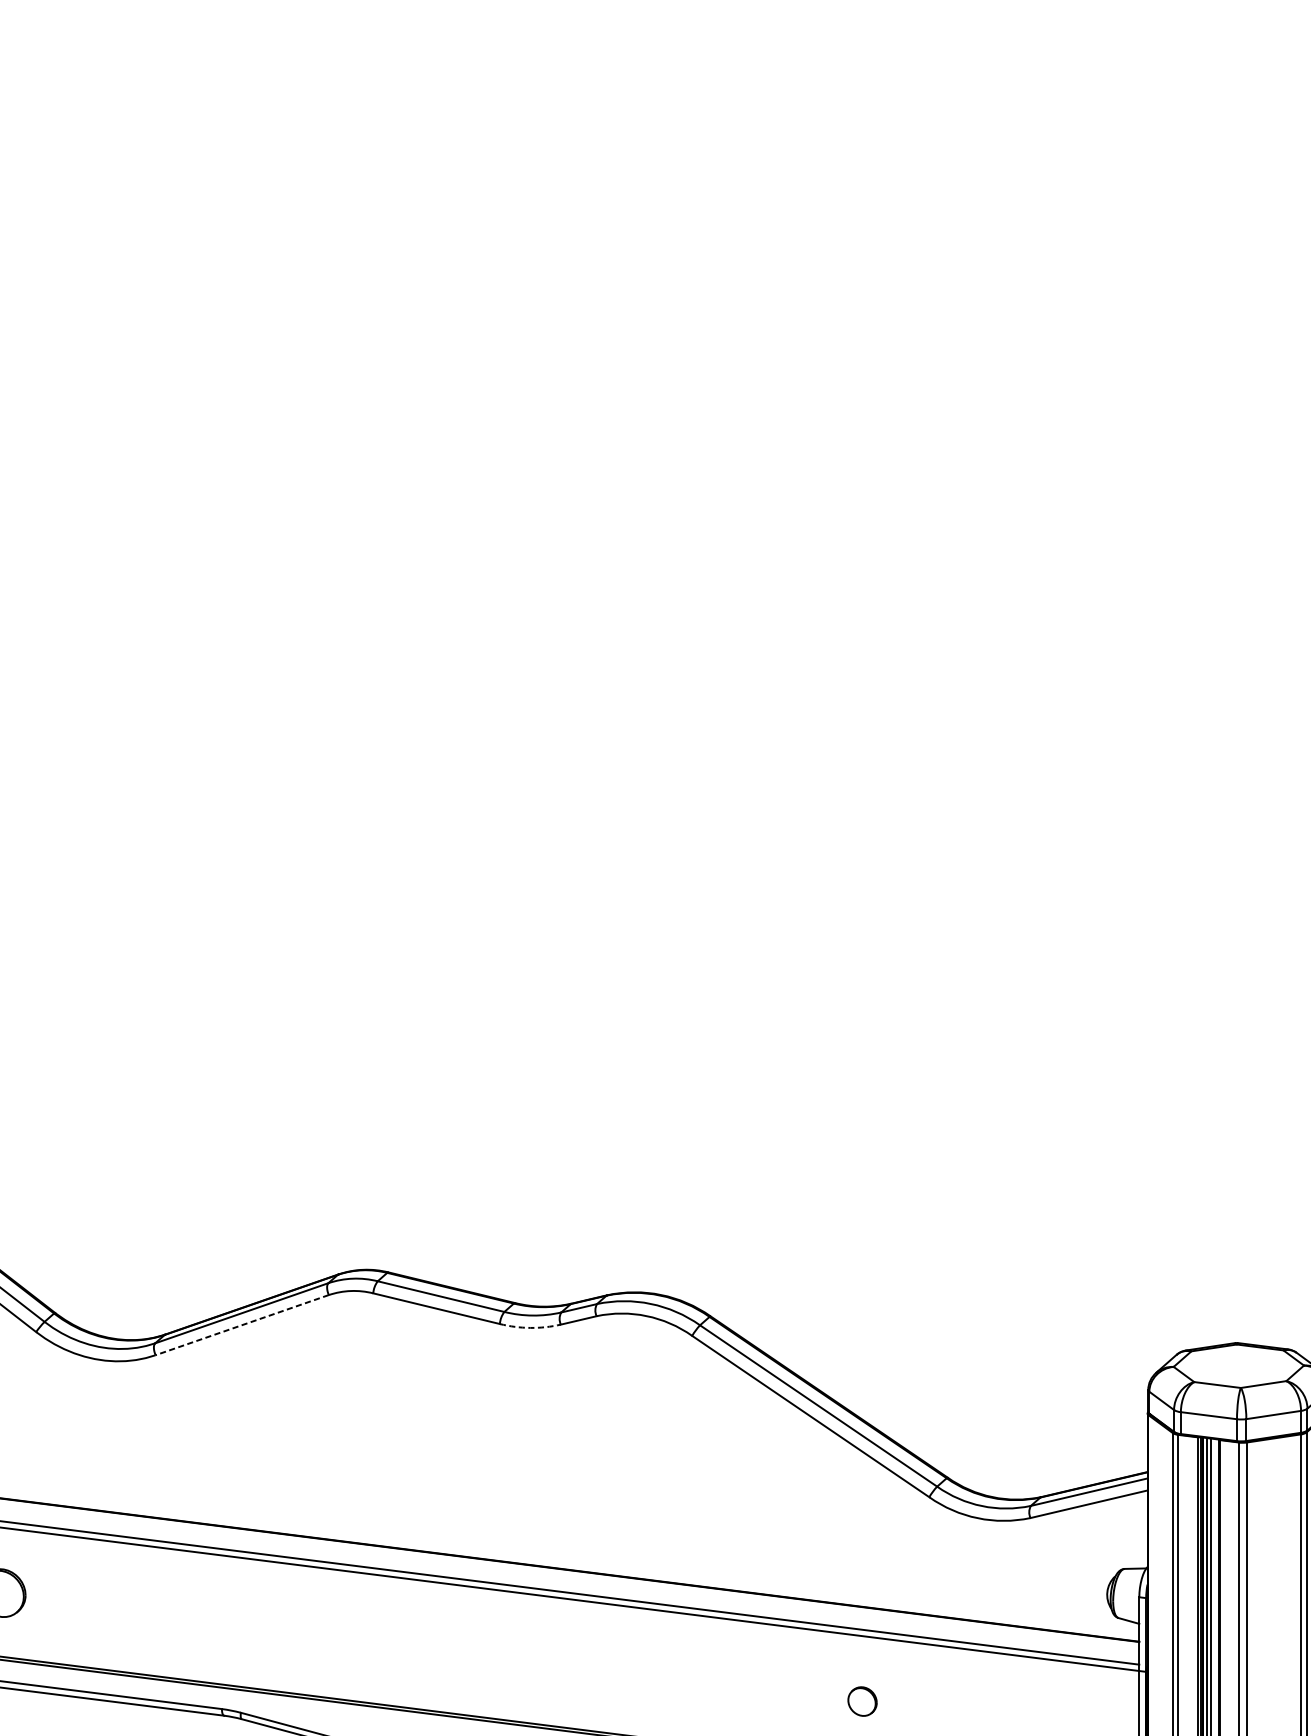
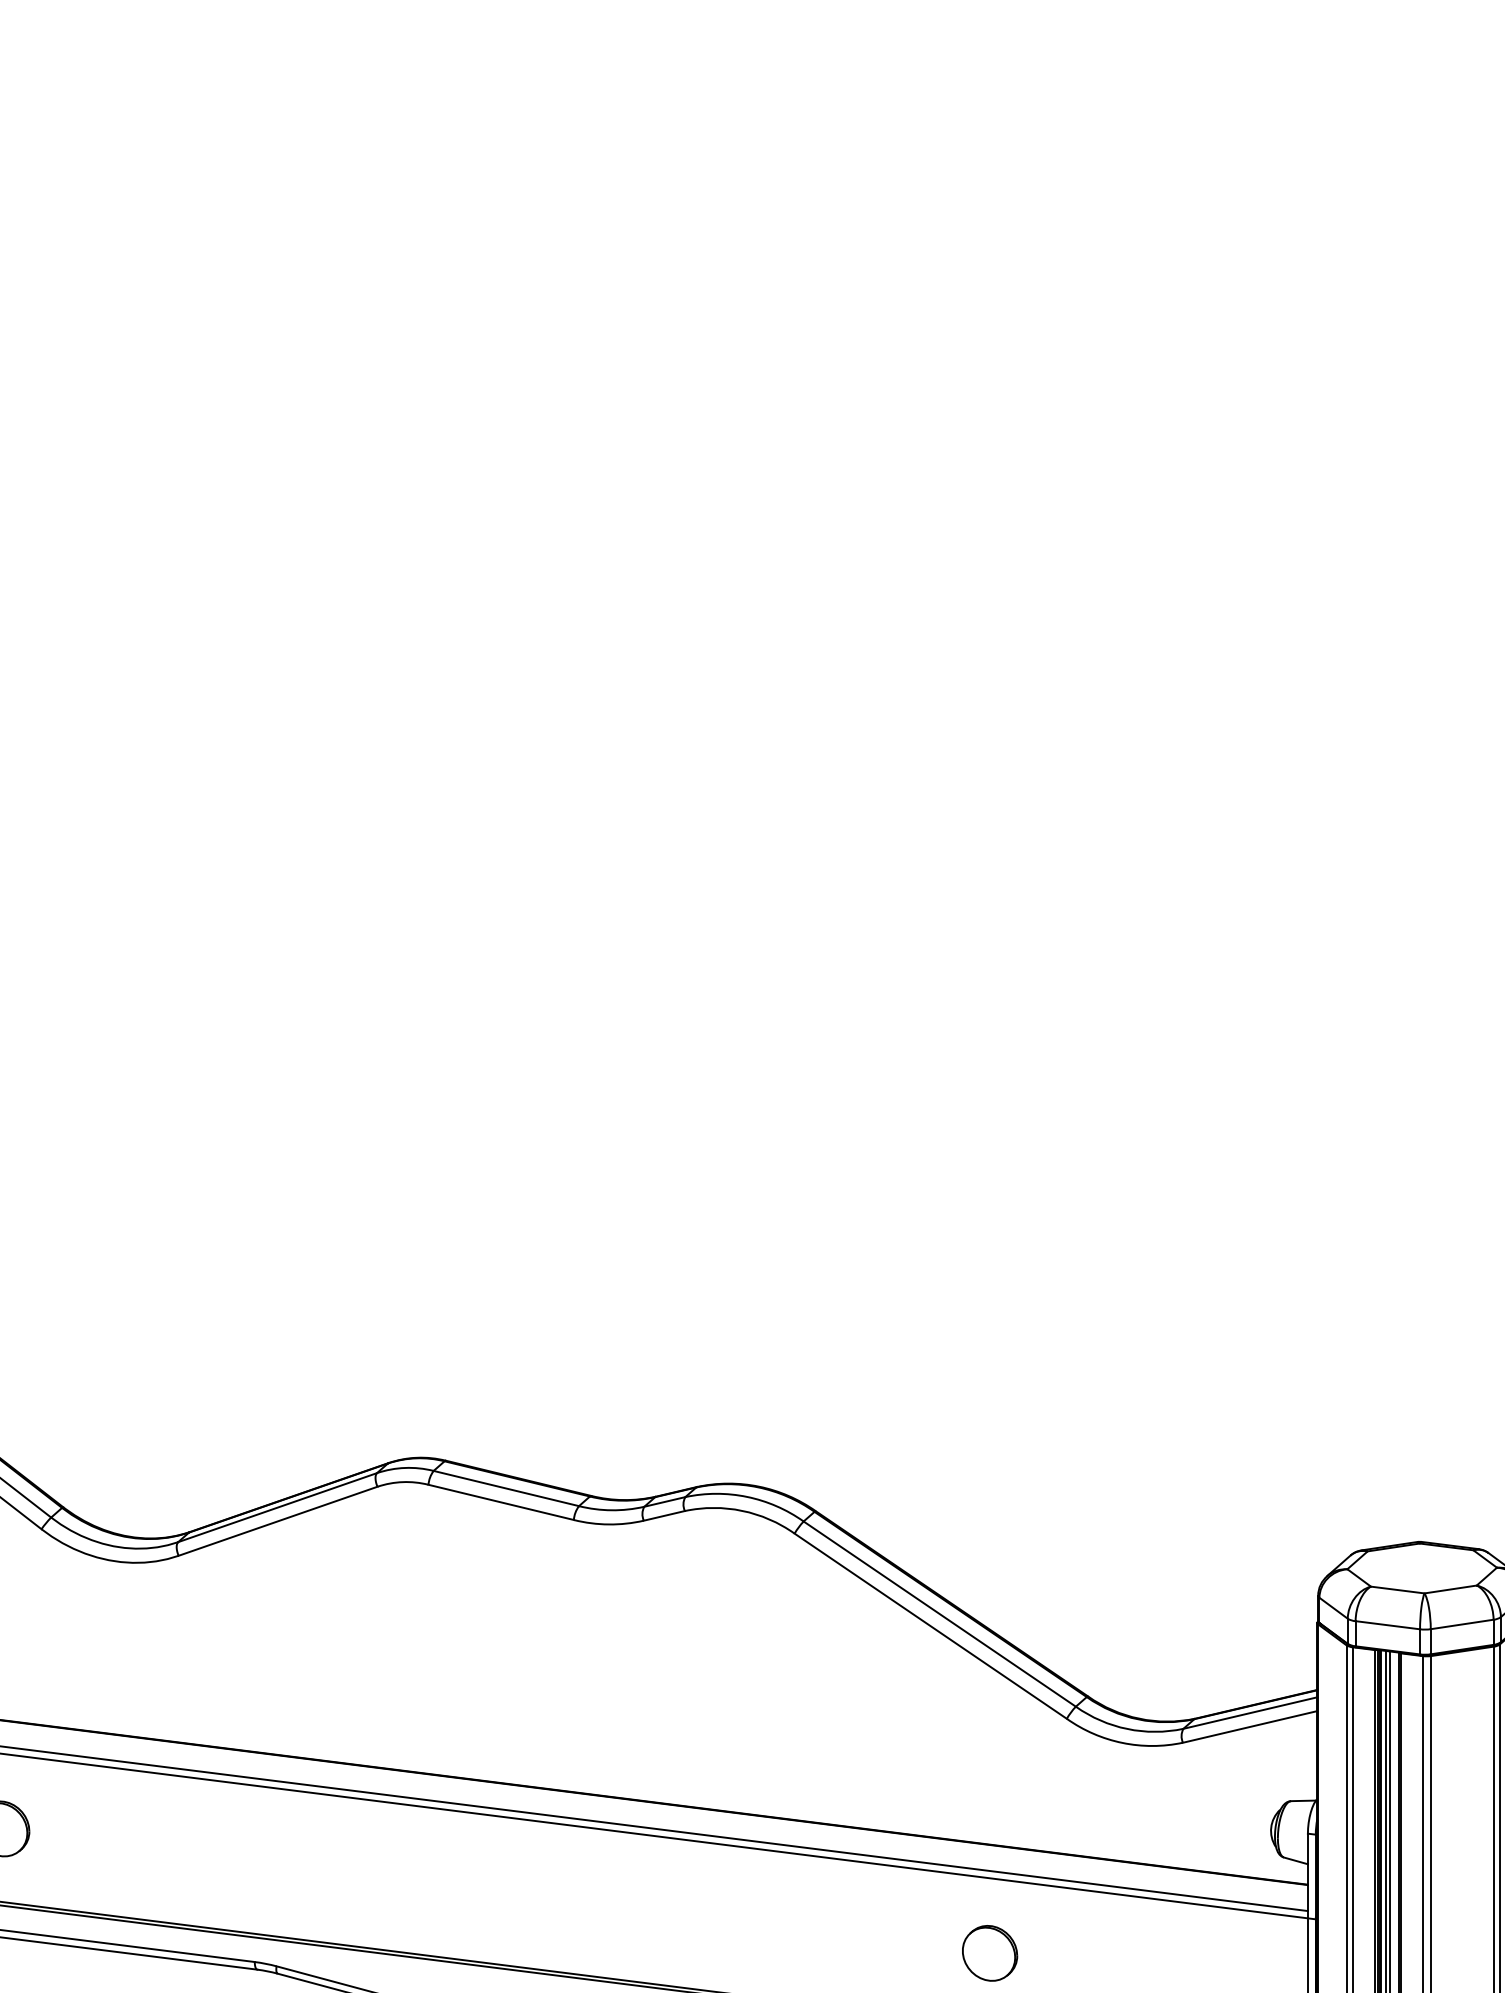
line: (241, 1325) -> (277, 1521), dashed -> solid
arc: (530, 1327) -> (608, 1524), dashed -> solid
part: (862, 1701) -> (990, 1953), size x1.67

